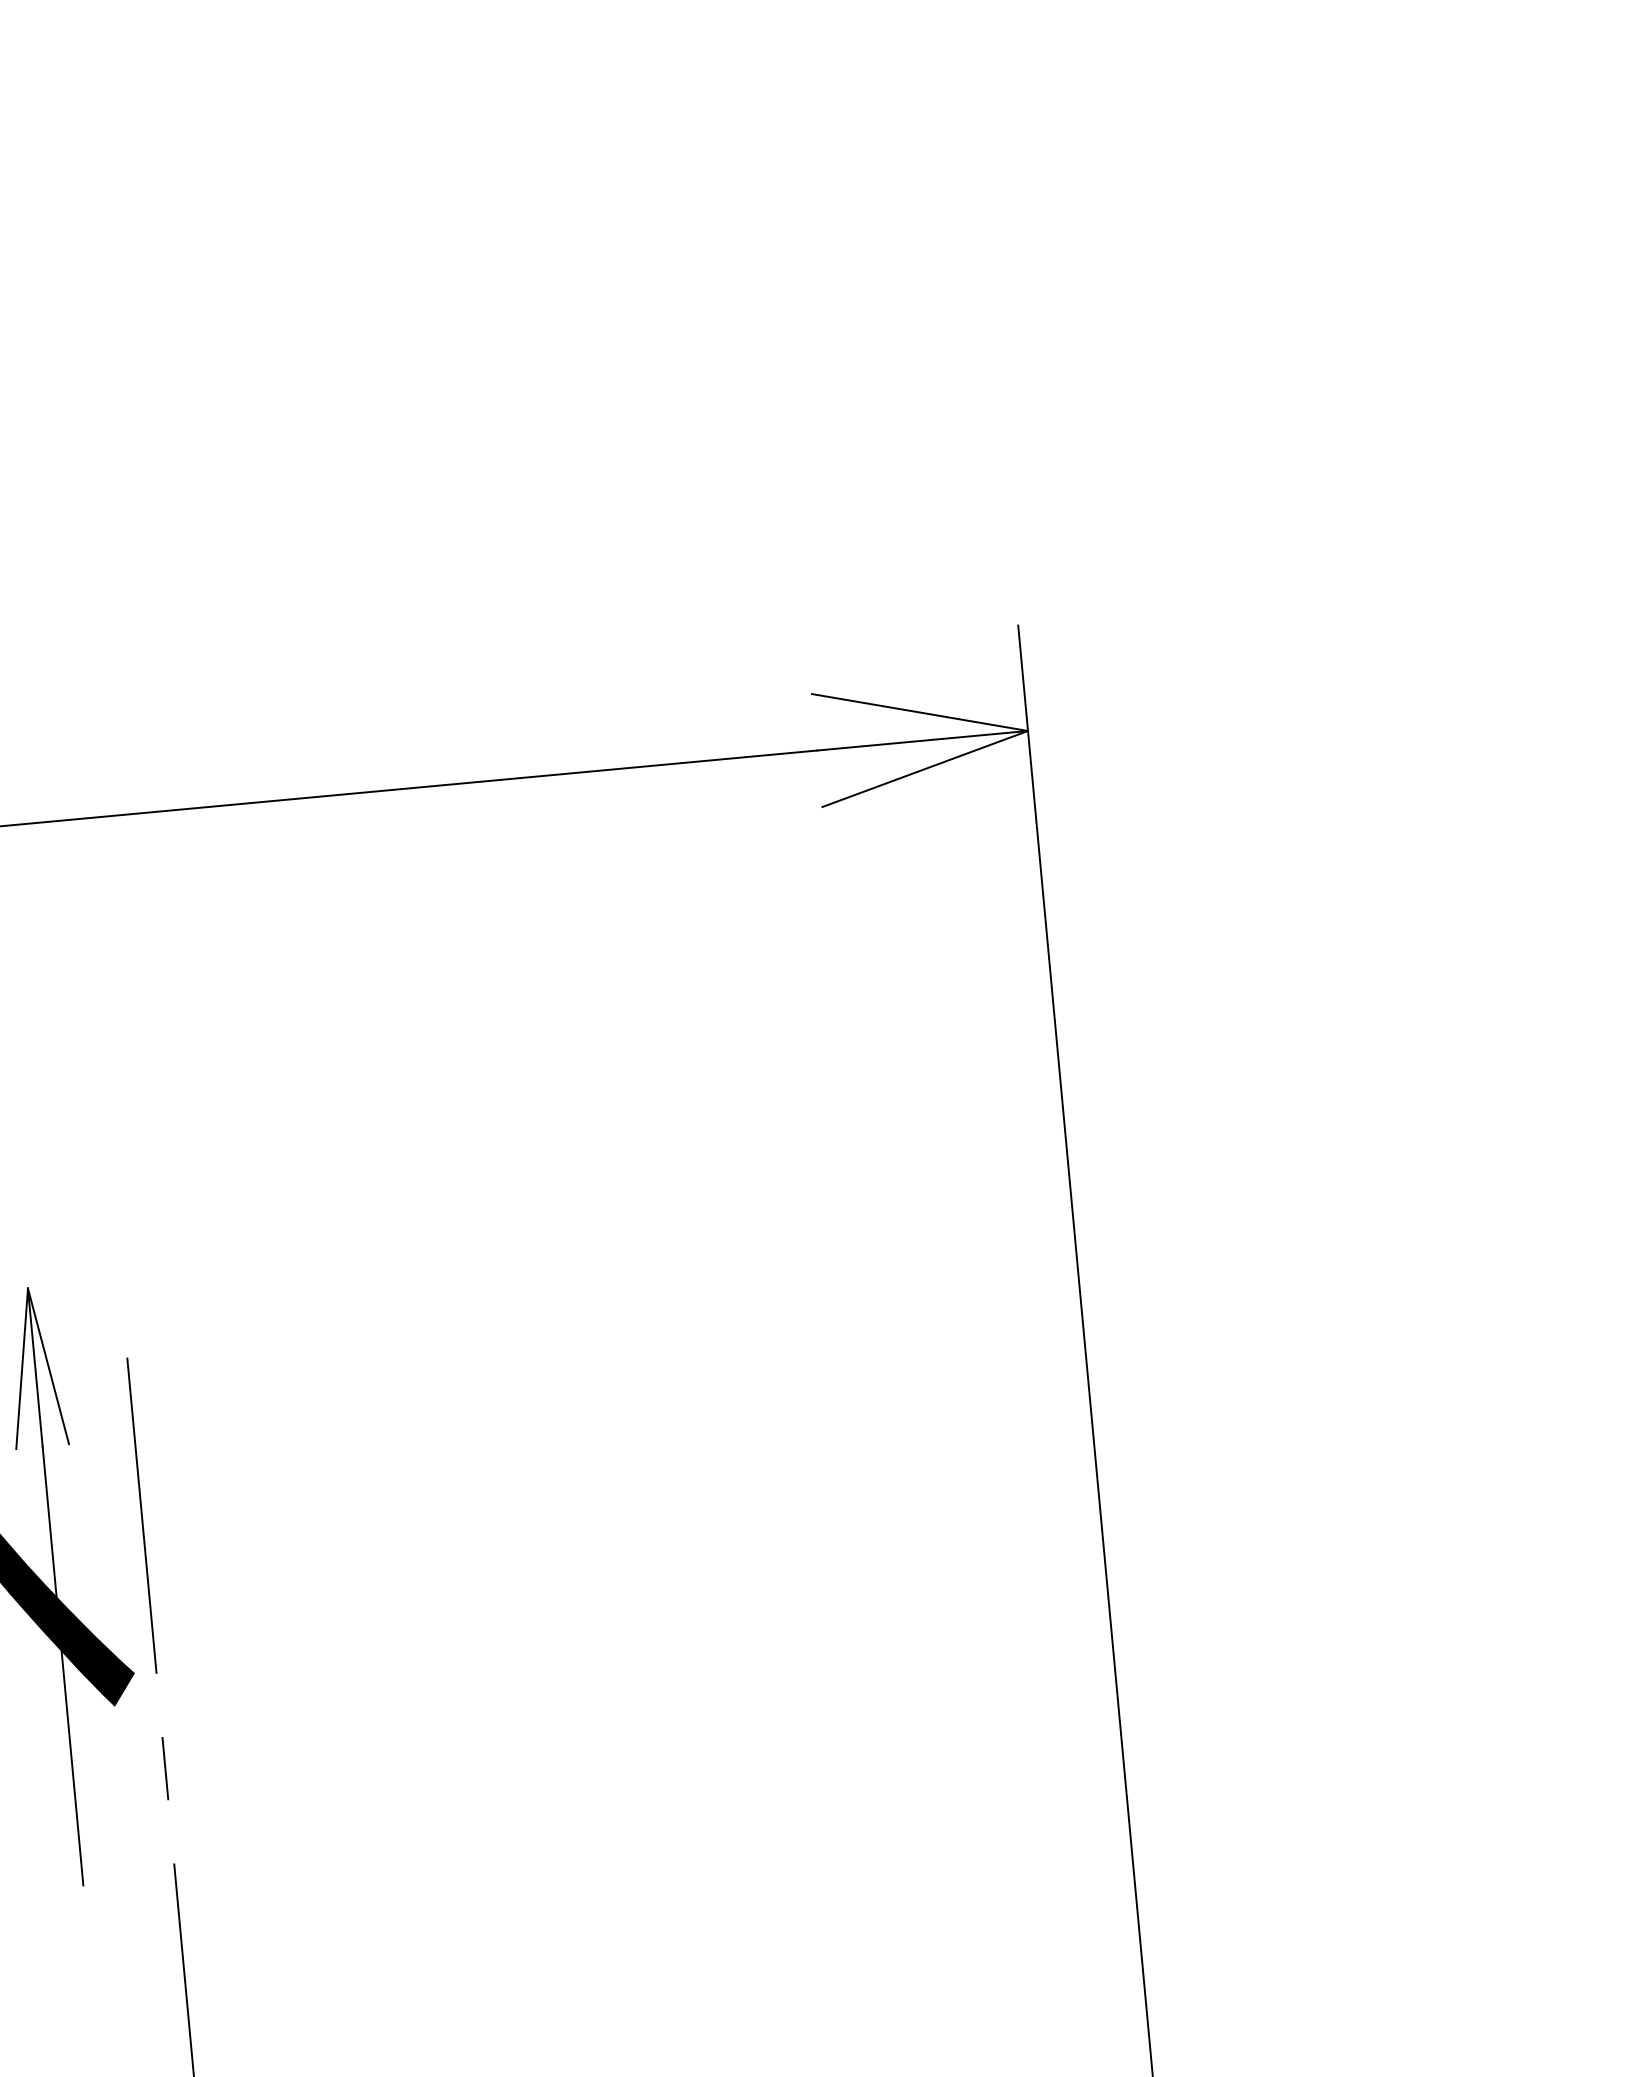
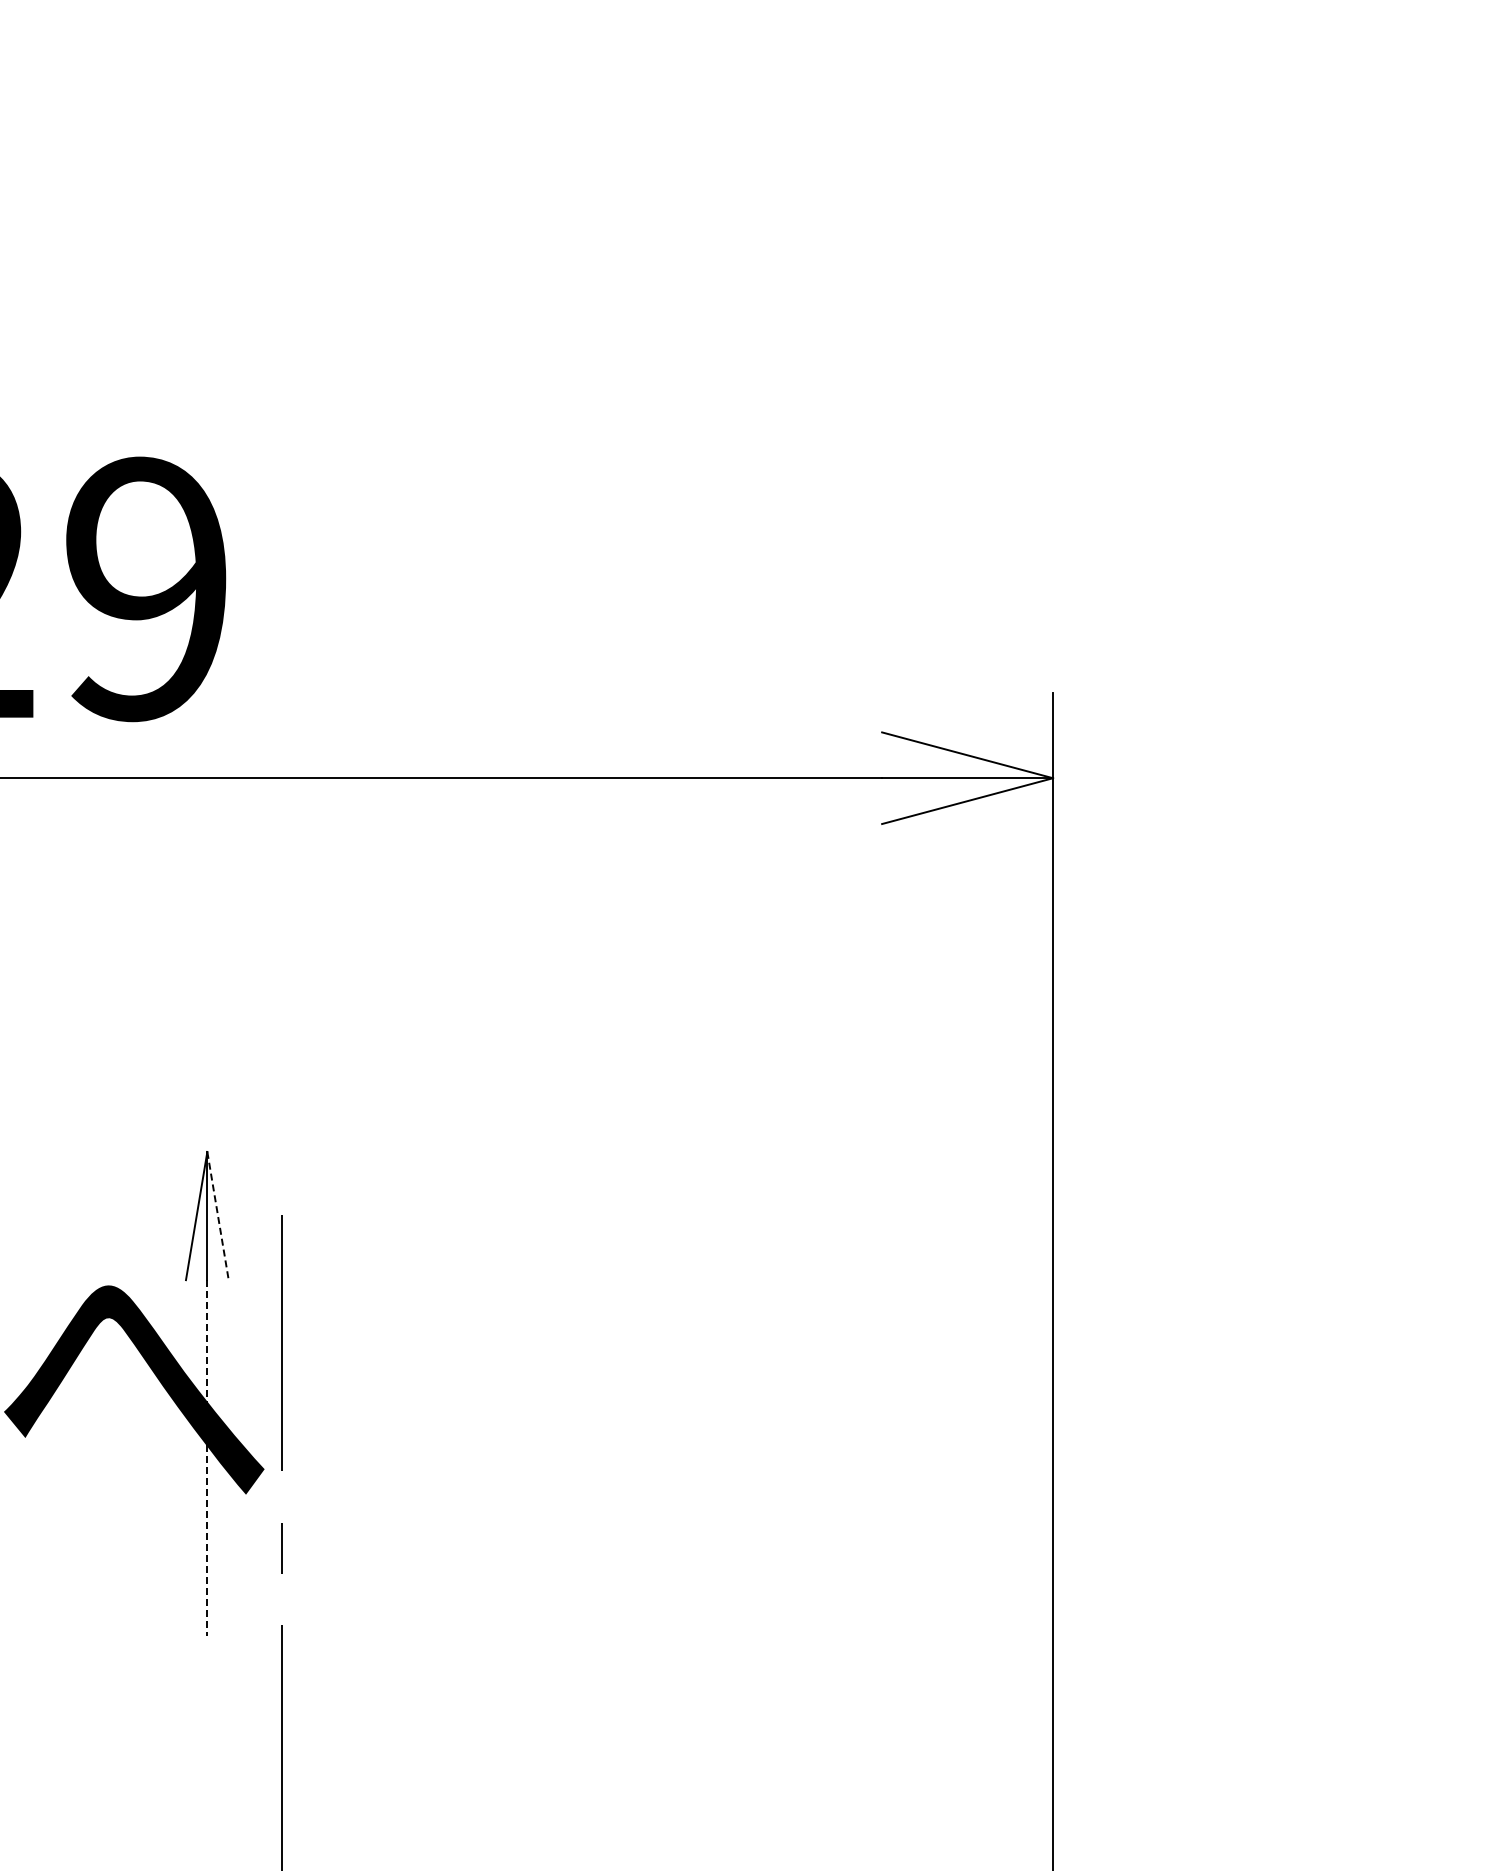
line: (49, 1366) -> (218, 1216), solid -> dashed
line: (63, 1666) -> (207, 1458), solid -> dashed

